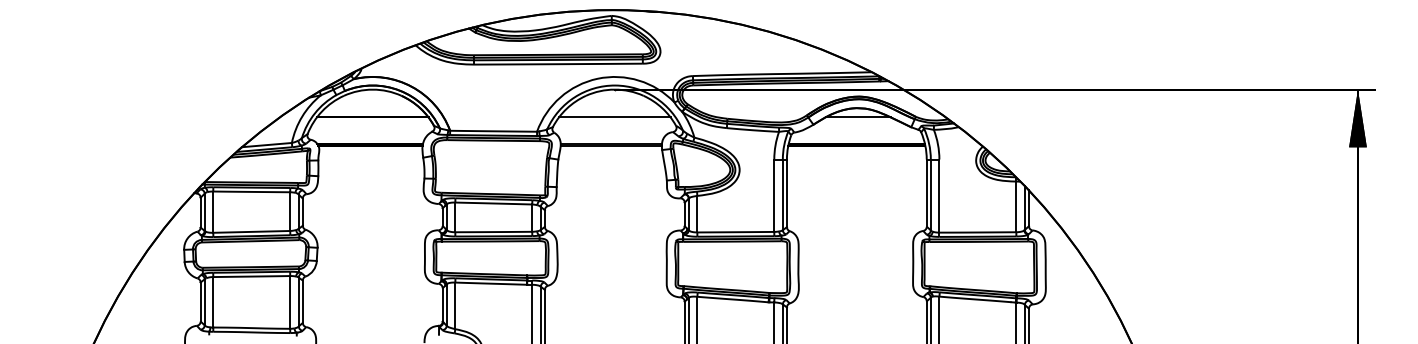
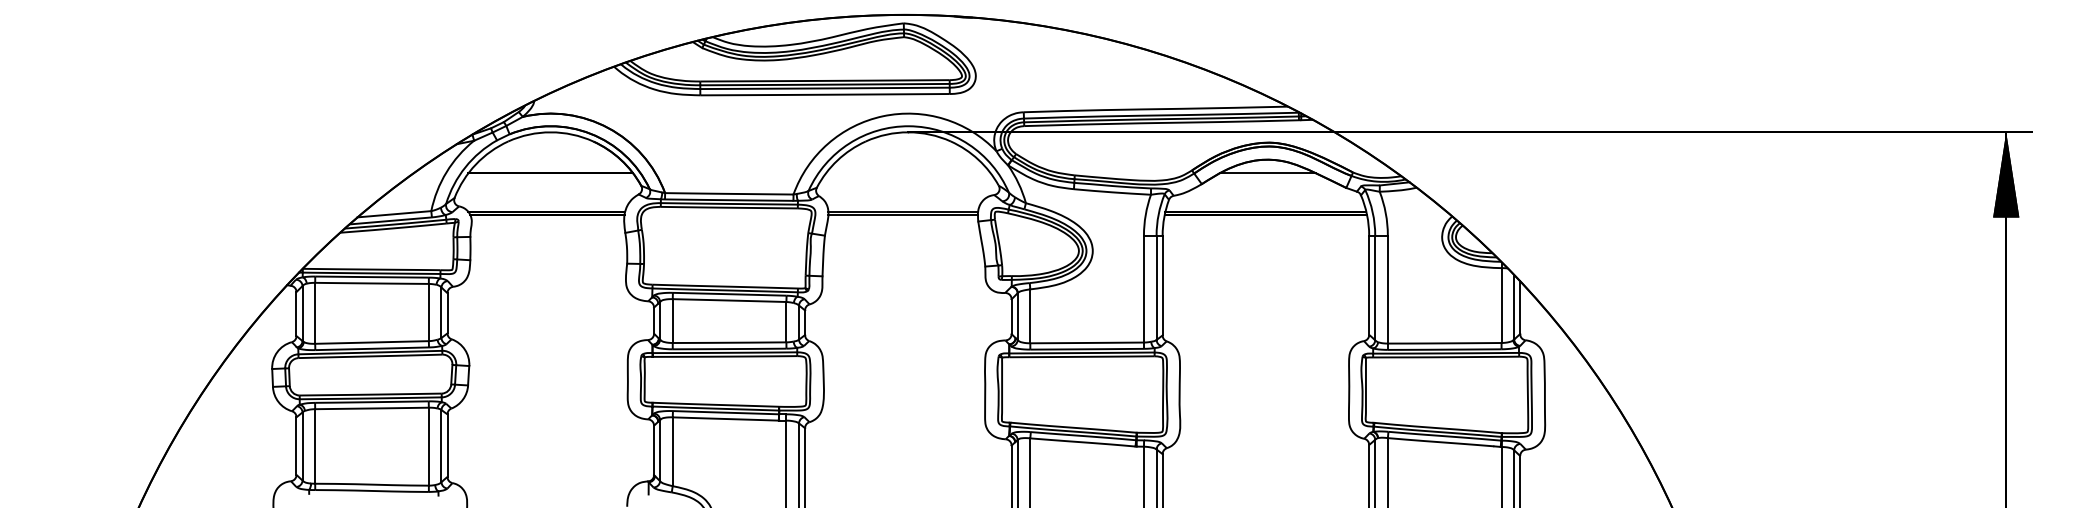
line: (614, 117) -> (907, 173), removed

